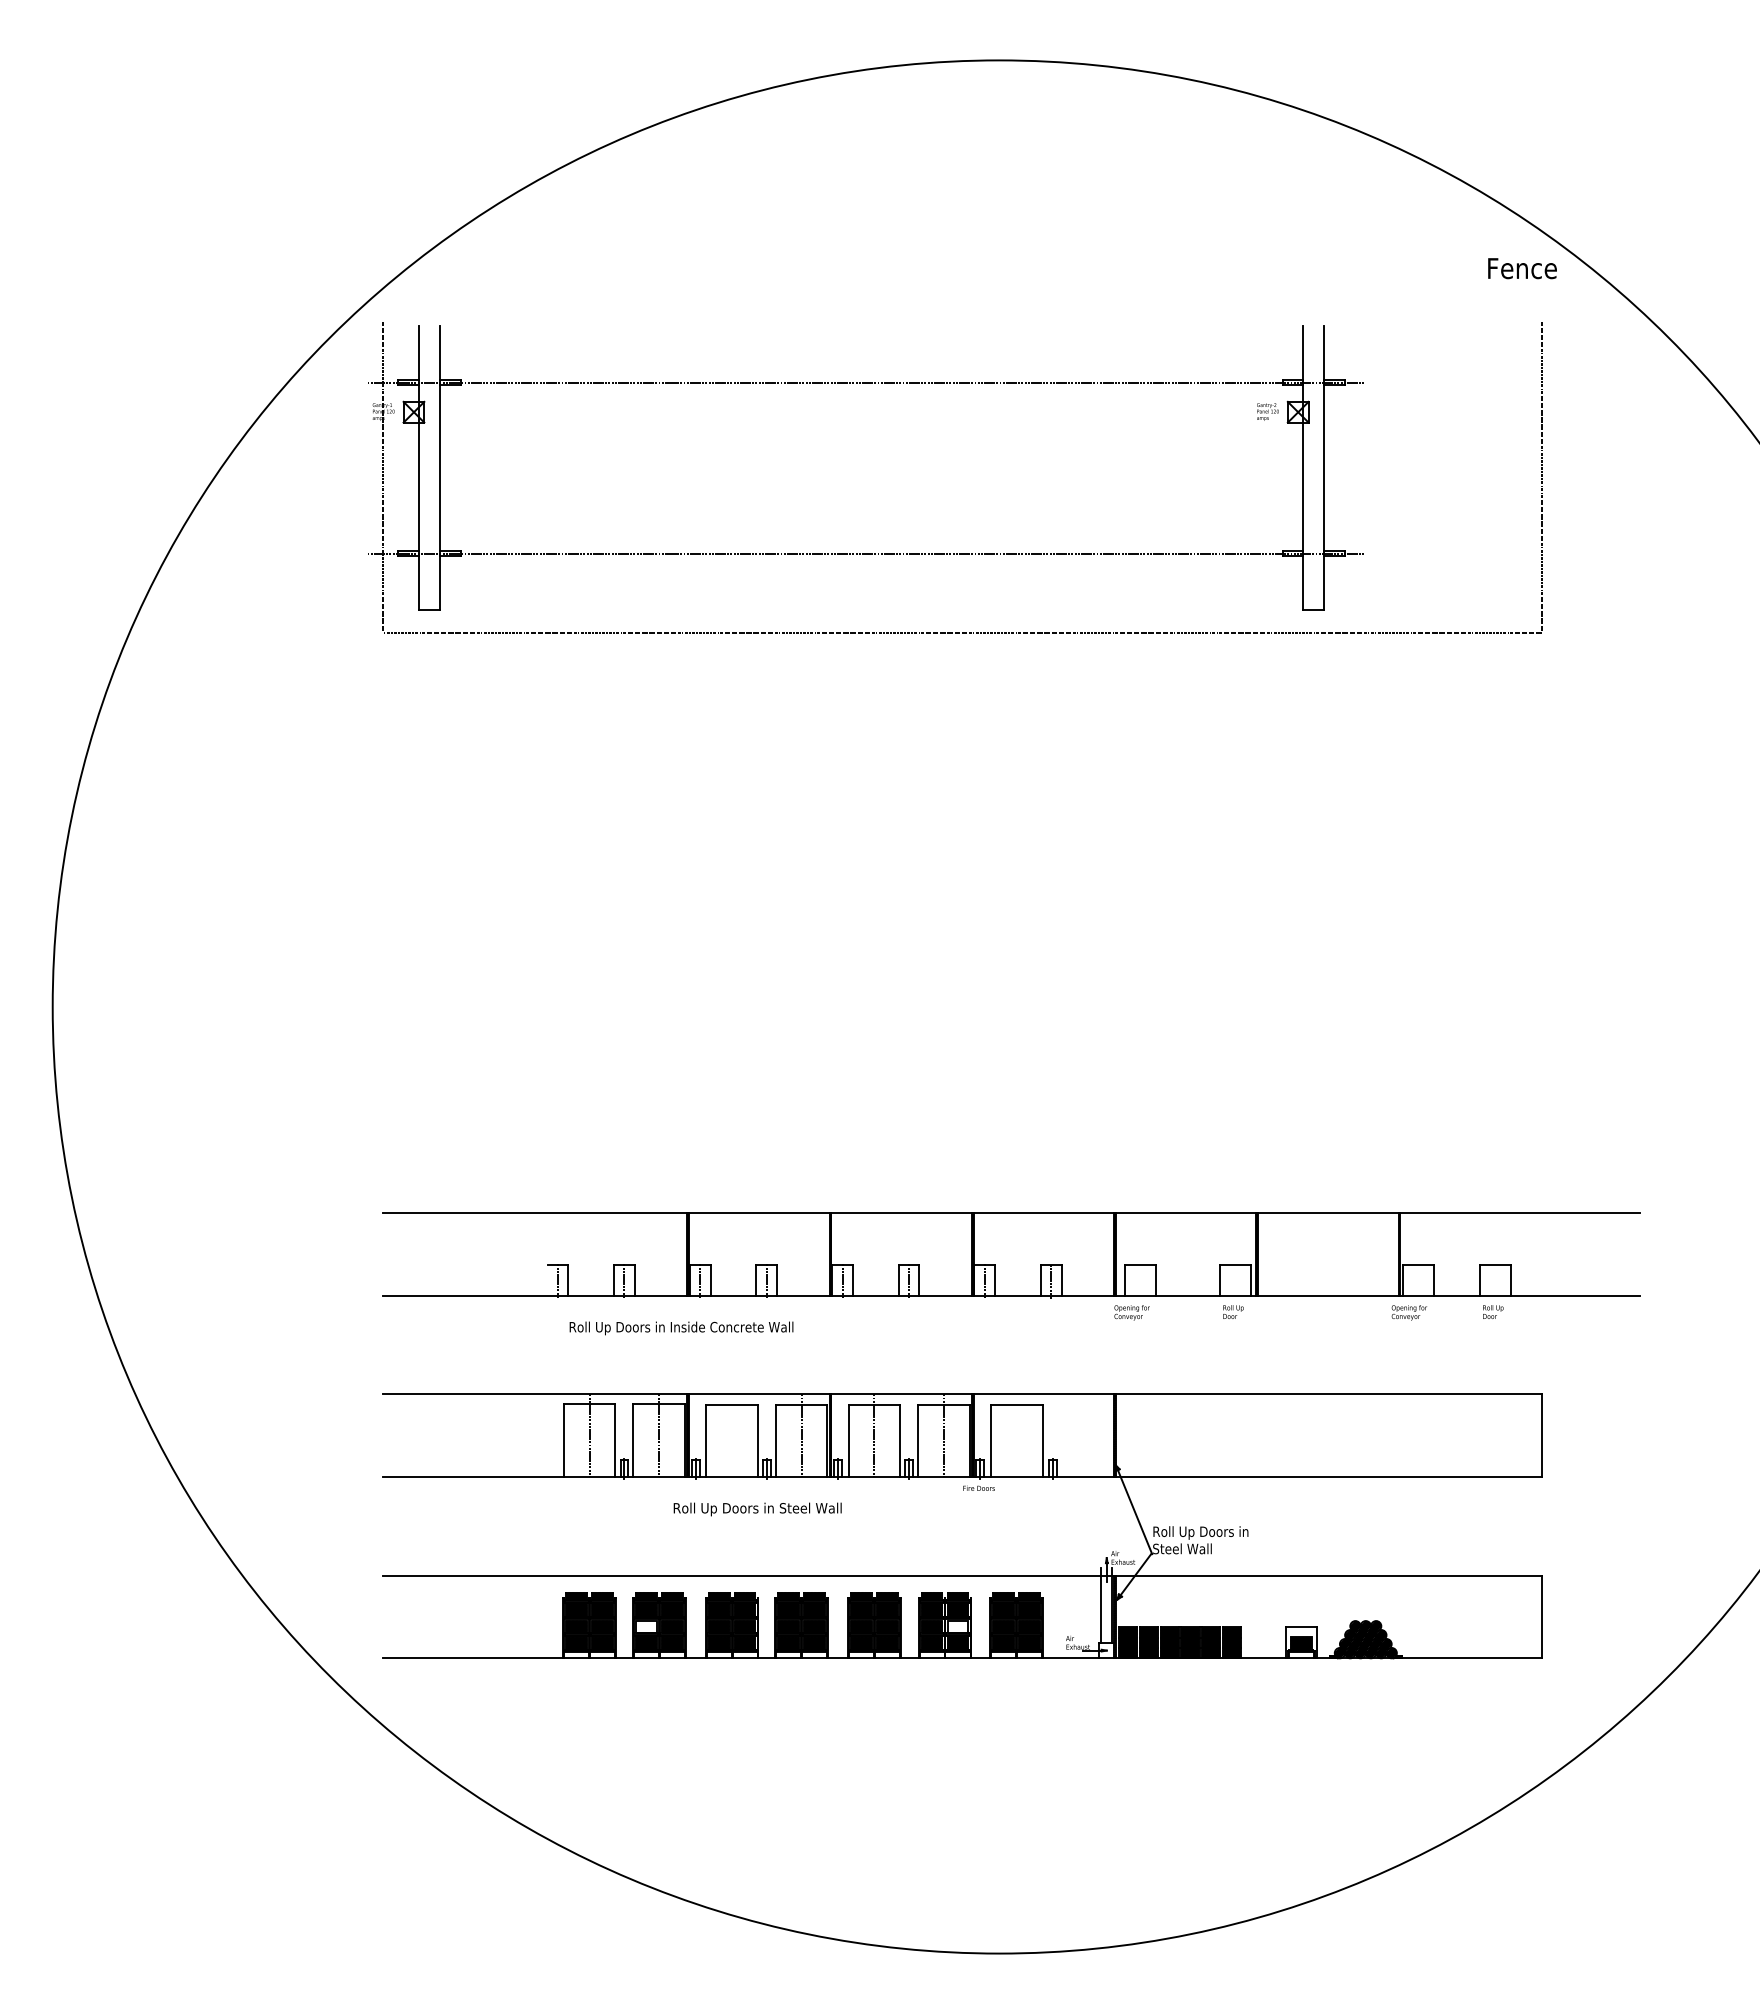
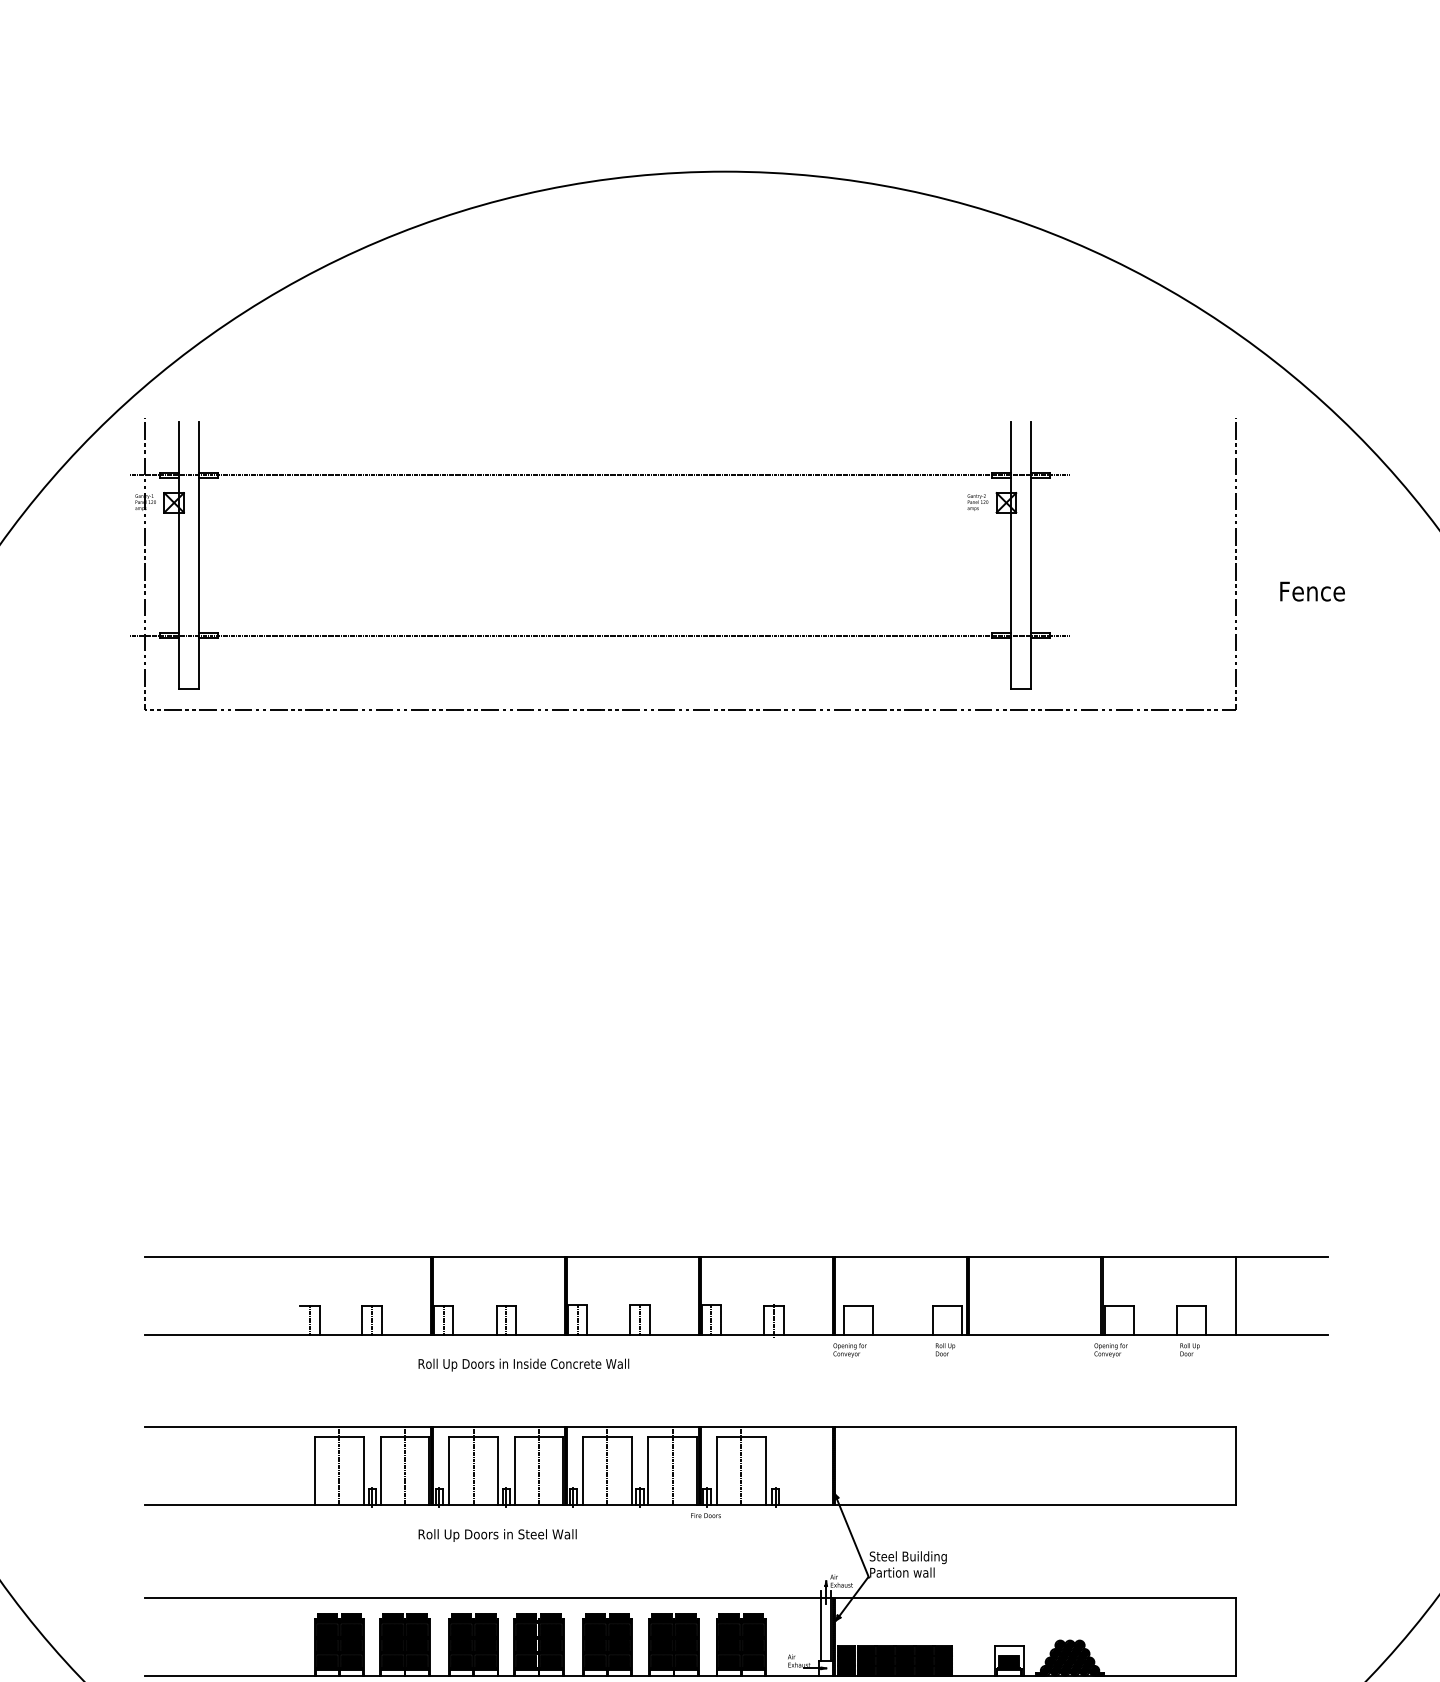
text: (1522, 268) -> (1312, 591), moved
line: (1541, 1254) -> (1235, 1295), added
text: (681, 1328) -> (523, 1365), moved
line: (732, 1435) -> (473, 1465), added
line: (1016, 1435) -> (741, 1465), added
text: (1200, 1540) -> (914, 1564), Roll Up Doors in Steel Wall -> Steel Building Partion wall
hatch: (645, 1626) -> (392, 1645), added
hatch: (957, 1626) -> (685, 1645), added

